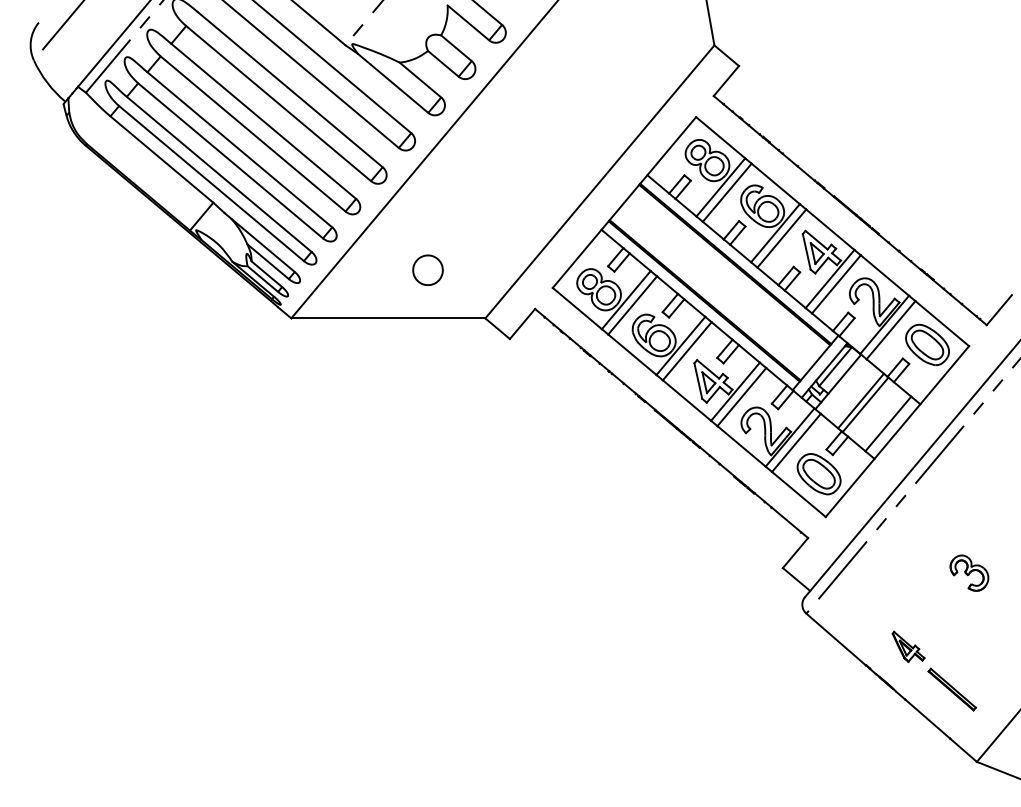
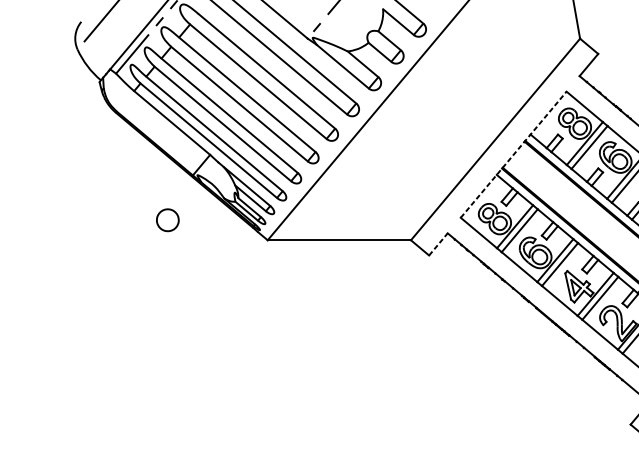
line: (624, 202) -> (513, 154), solid -> dashed
part: (427, 269) -> (167, 219), moved
line: (522, 324) -> (438, 244), solid -> dashed

